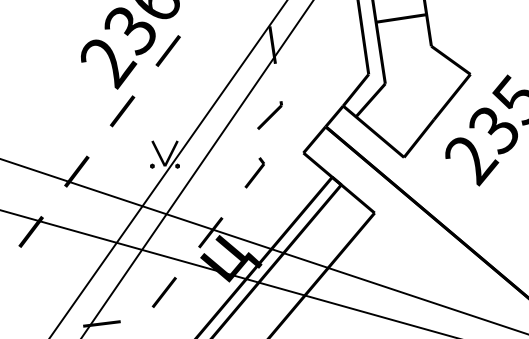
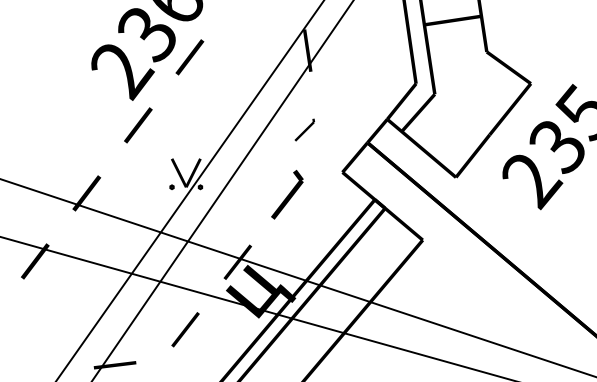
part: (269, 114) -> (304, 129), size x0.7
part: (254, 172) -> (287, 194), size x1.4

